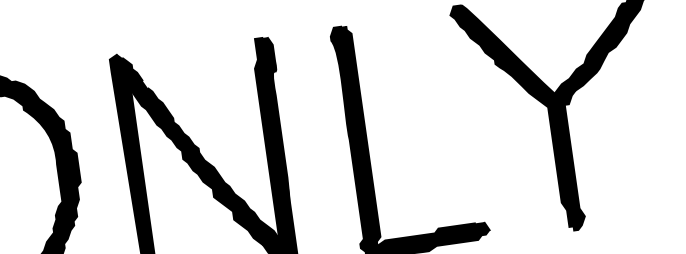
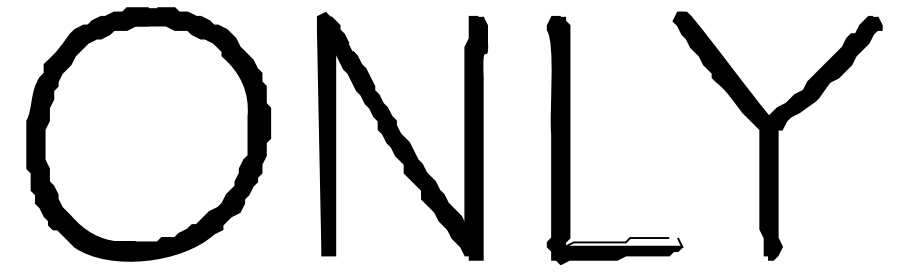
fill: (432, 233) -> (623, 242), removed

